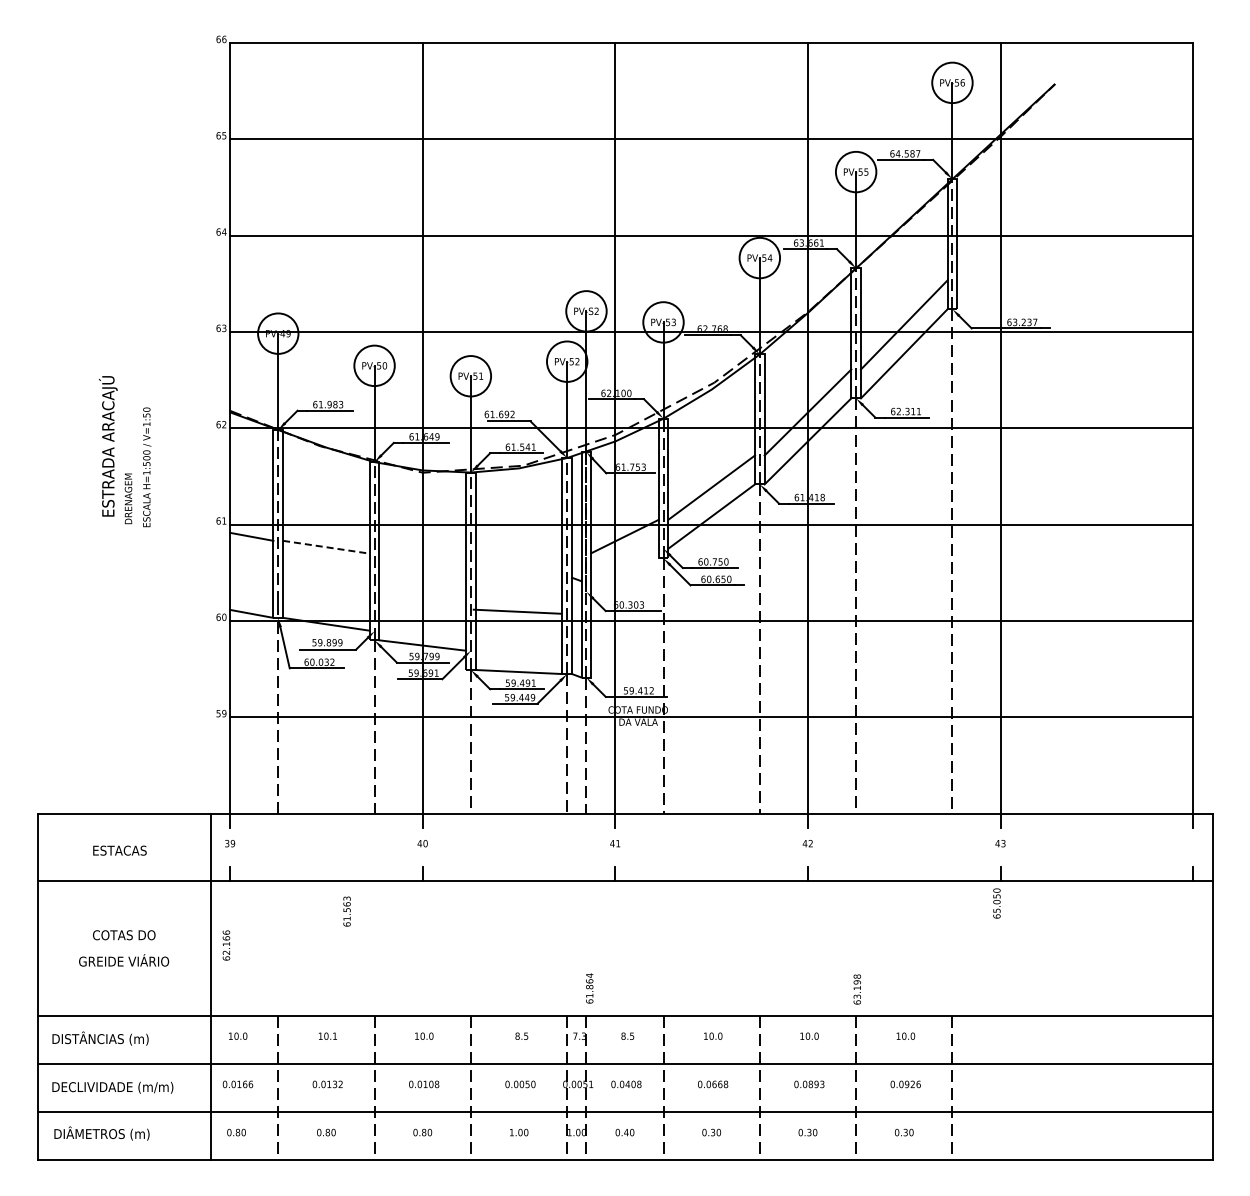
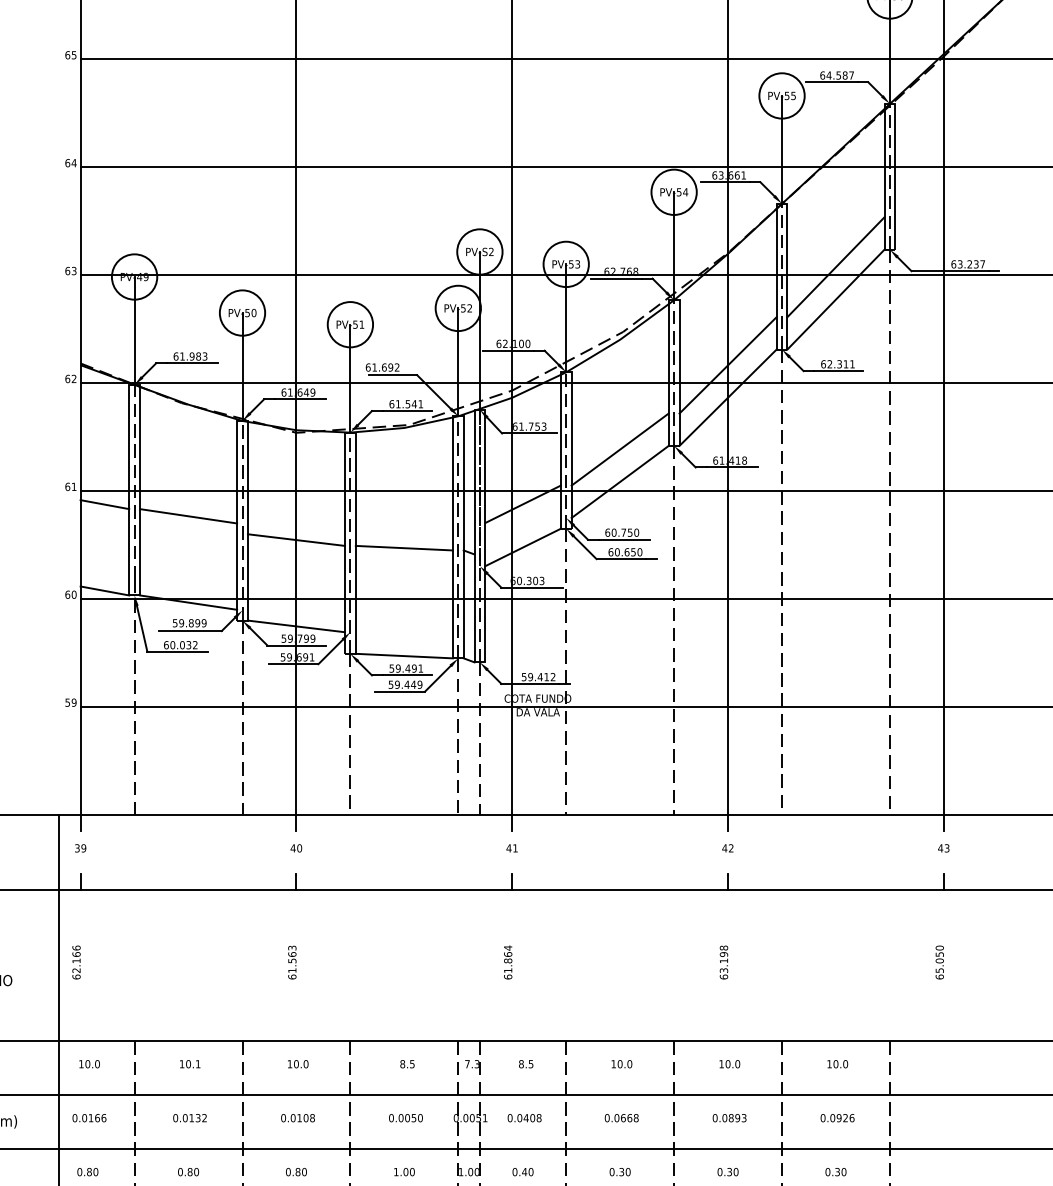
line: (326, 547) -> (188, 516), dashed -> solid
line: (422, 568) -> (296, 540), added
line: (624, 574) -> (522, 546), added
line: (516, 611) -> (403, 547), moved
text: (996, 903) -> (939, 962), moved
text: (346, 911) -> (291, 962), moved
text: (589, 988) -> (507, 962), moved
text: (856, 989) -> (723, 962), moved

